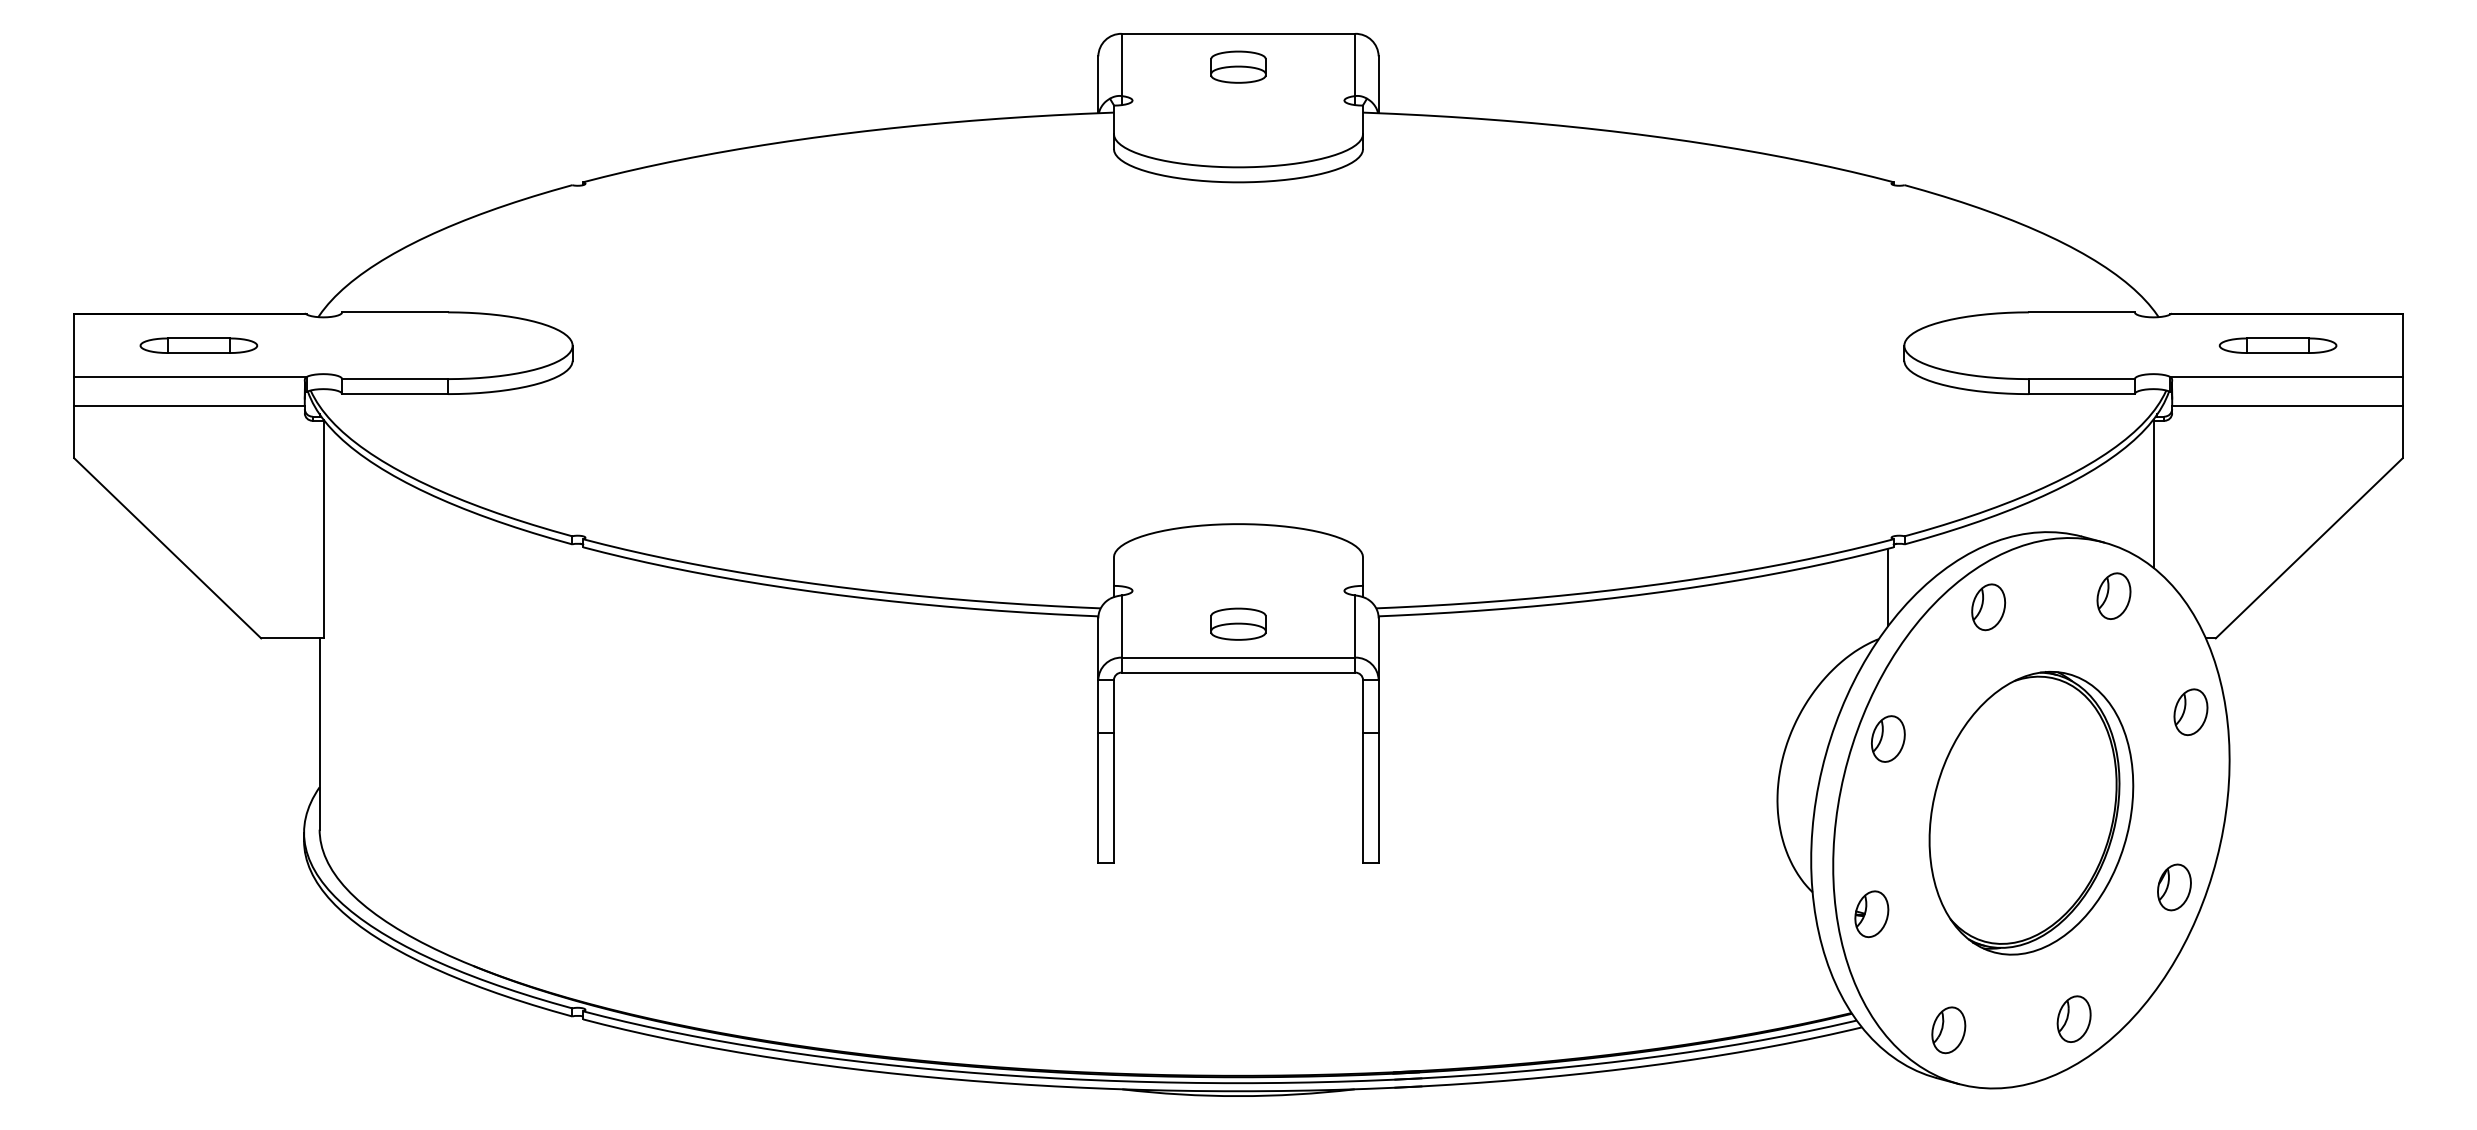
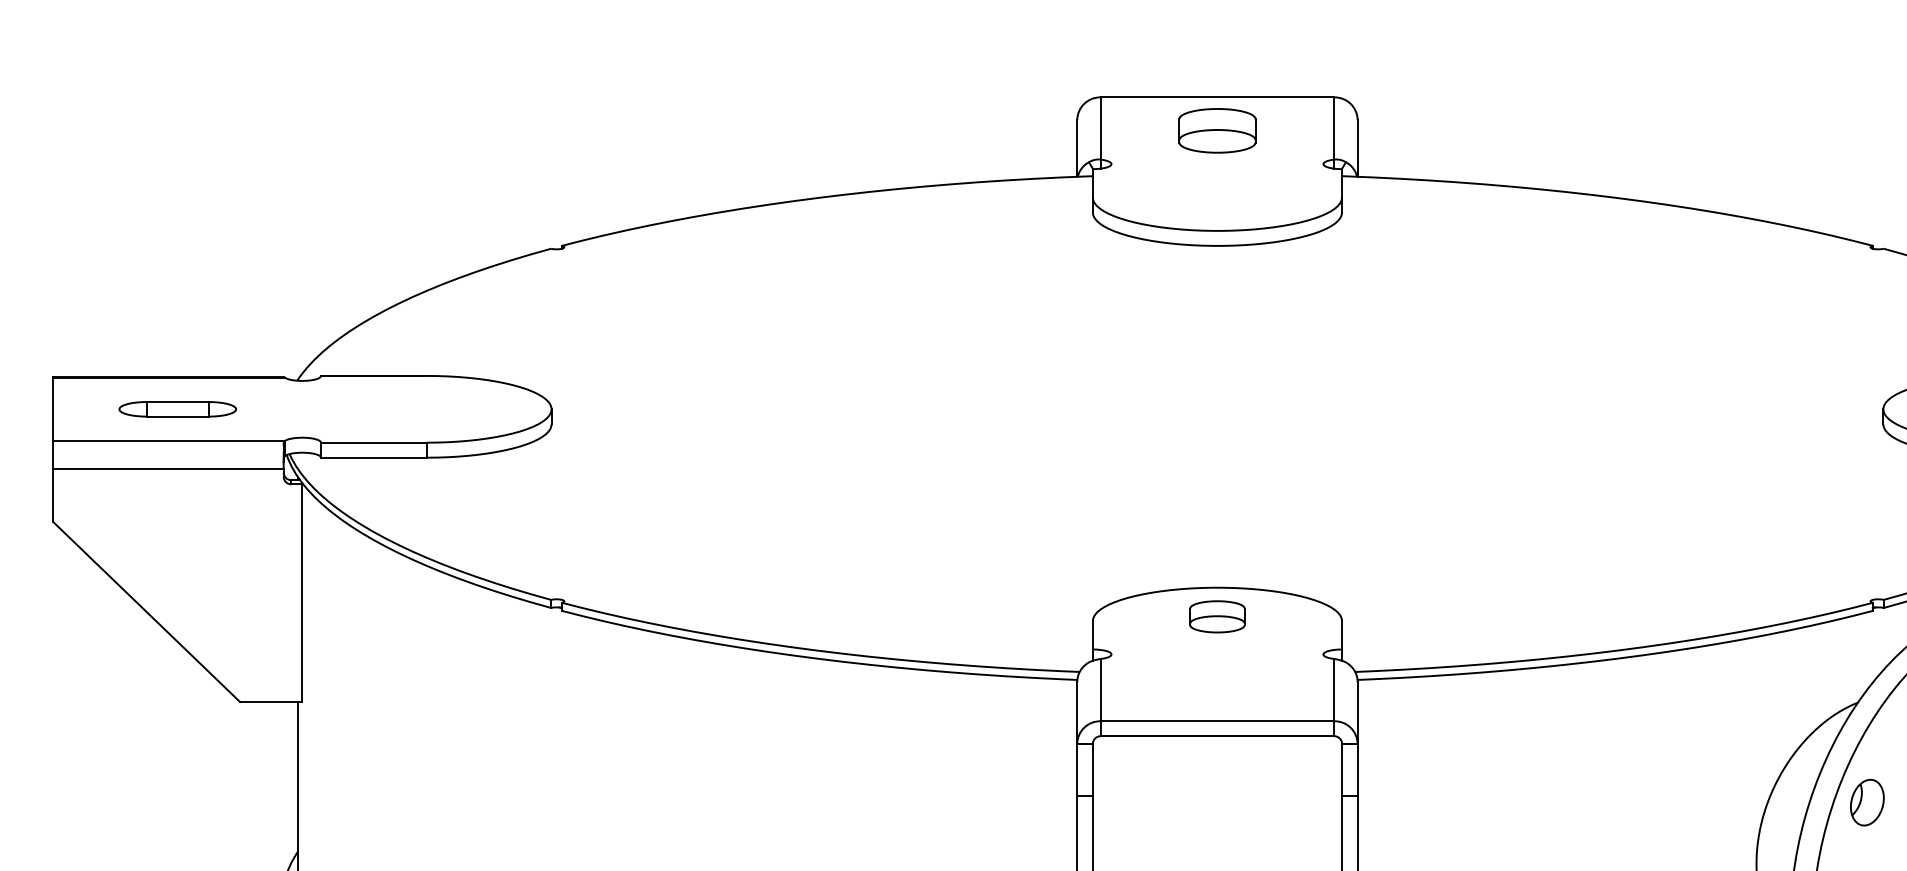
part: (1238, 66) -> (1217, 130), size x1.4
line: (1888, 587) -> (1867, 651), removed
part: (1238, 623) -> (1217, 616), moved

